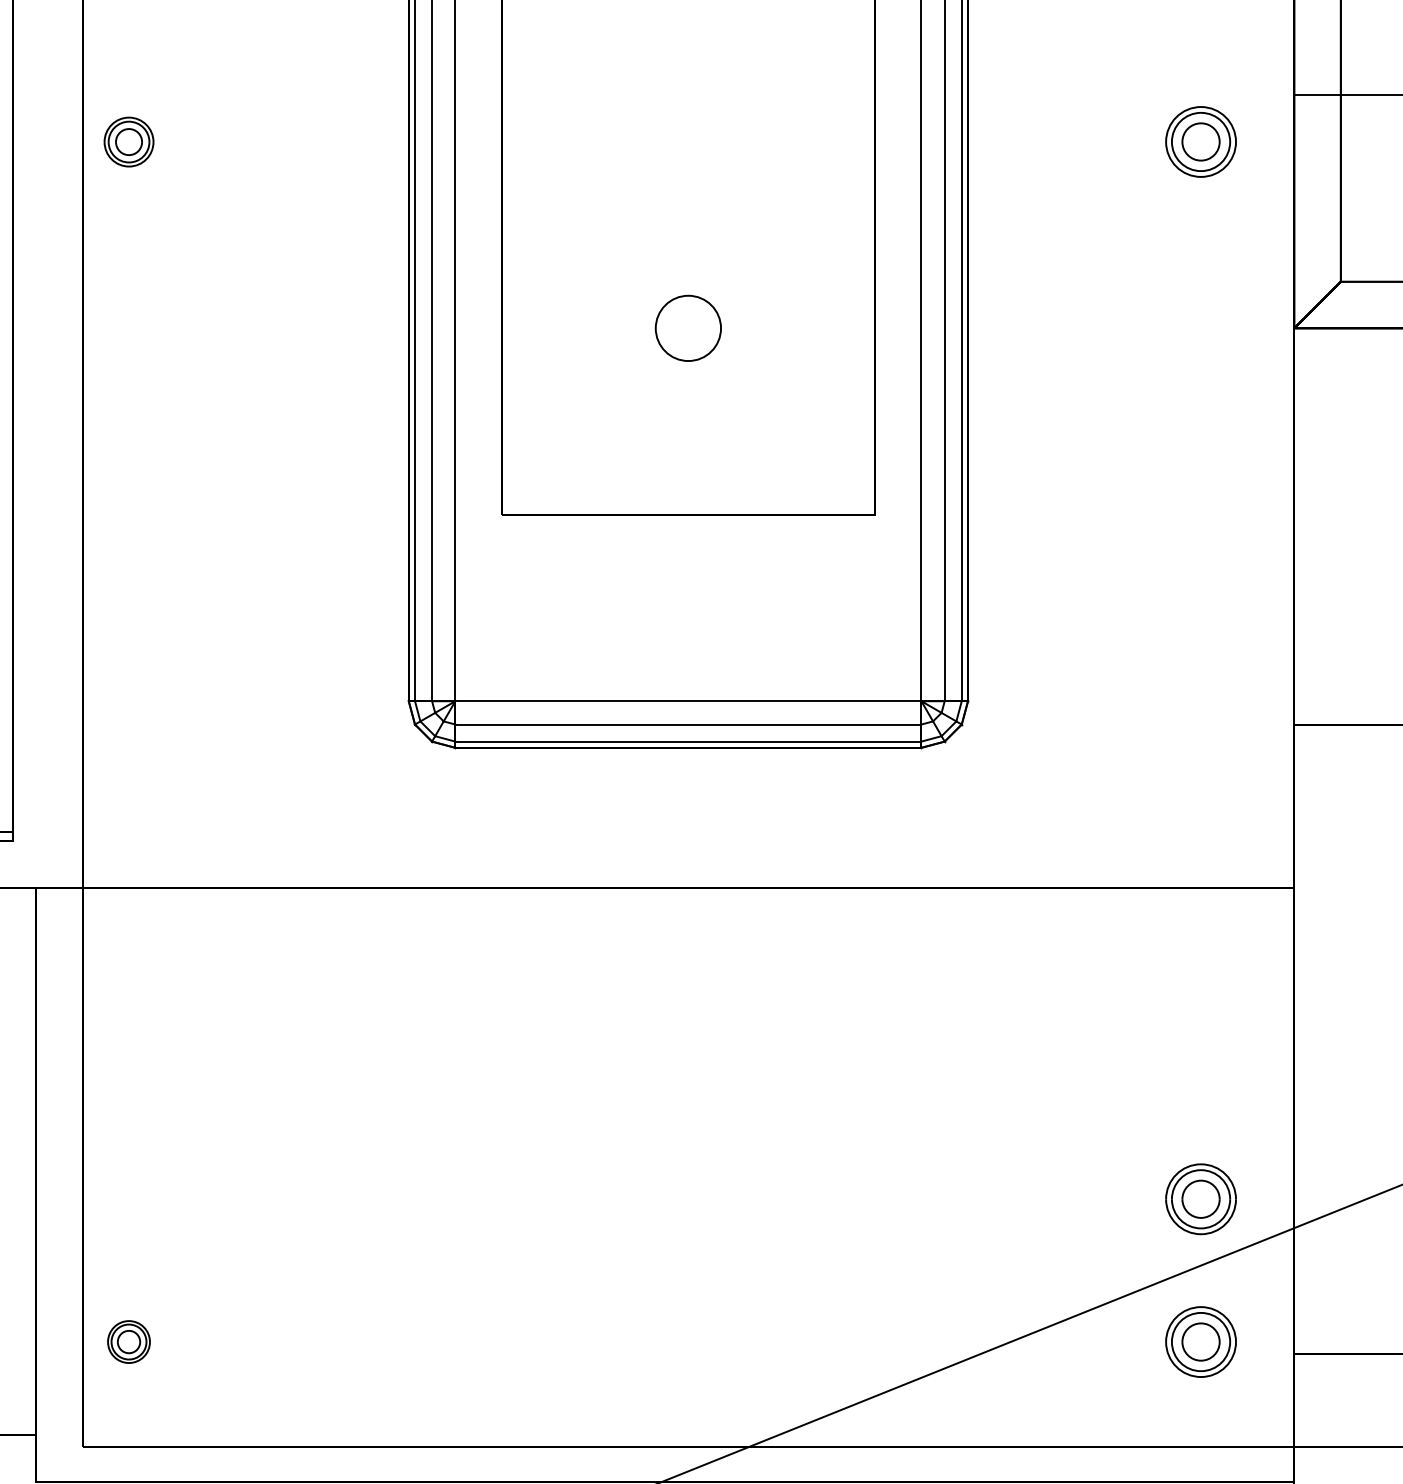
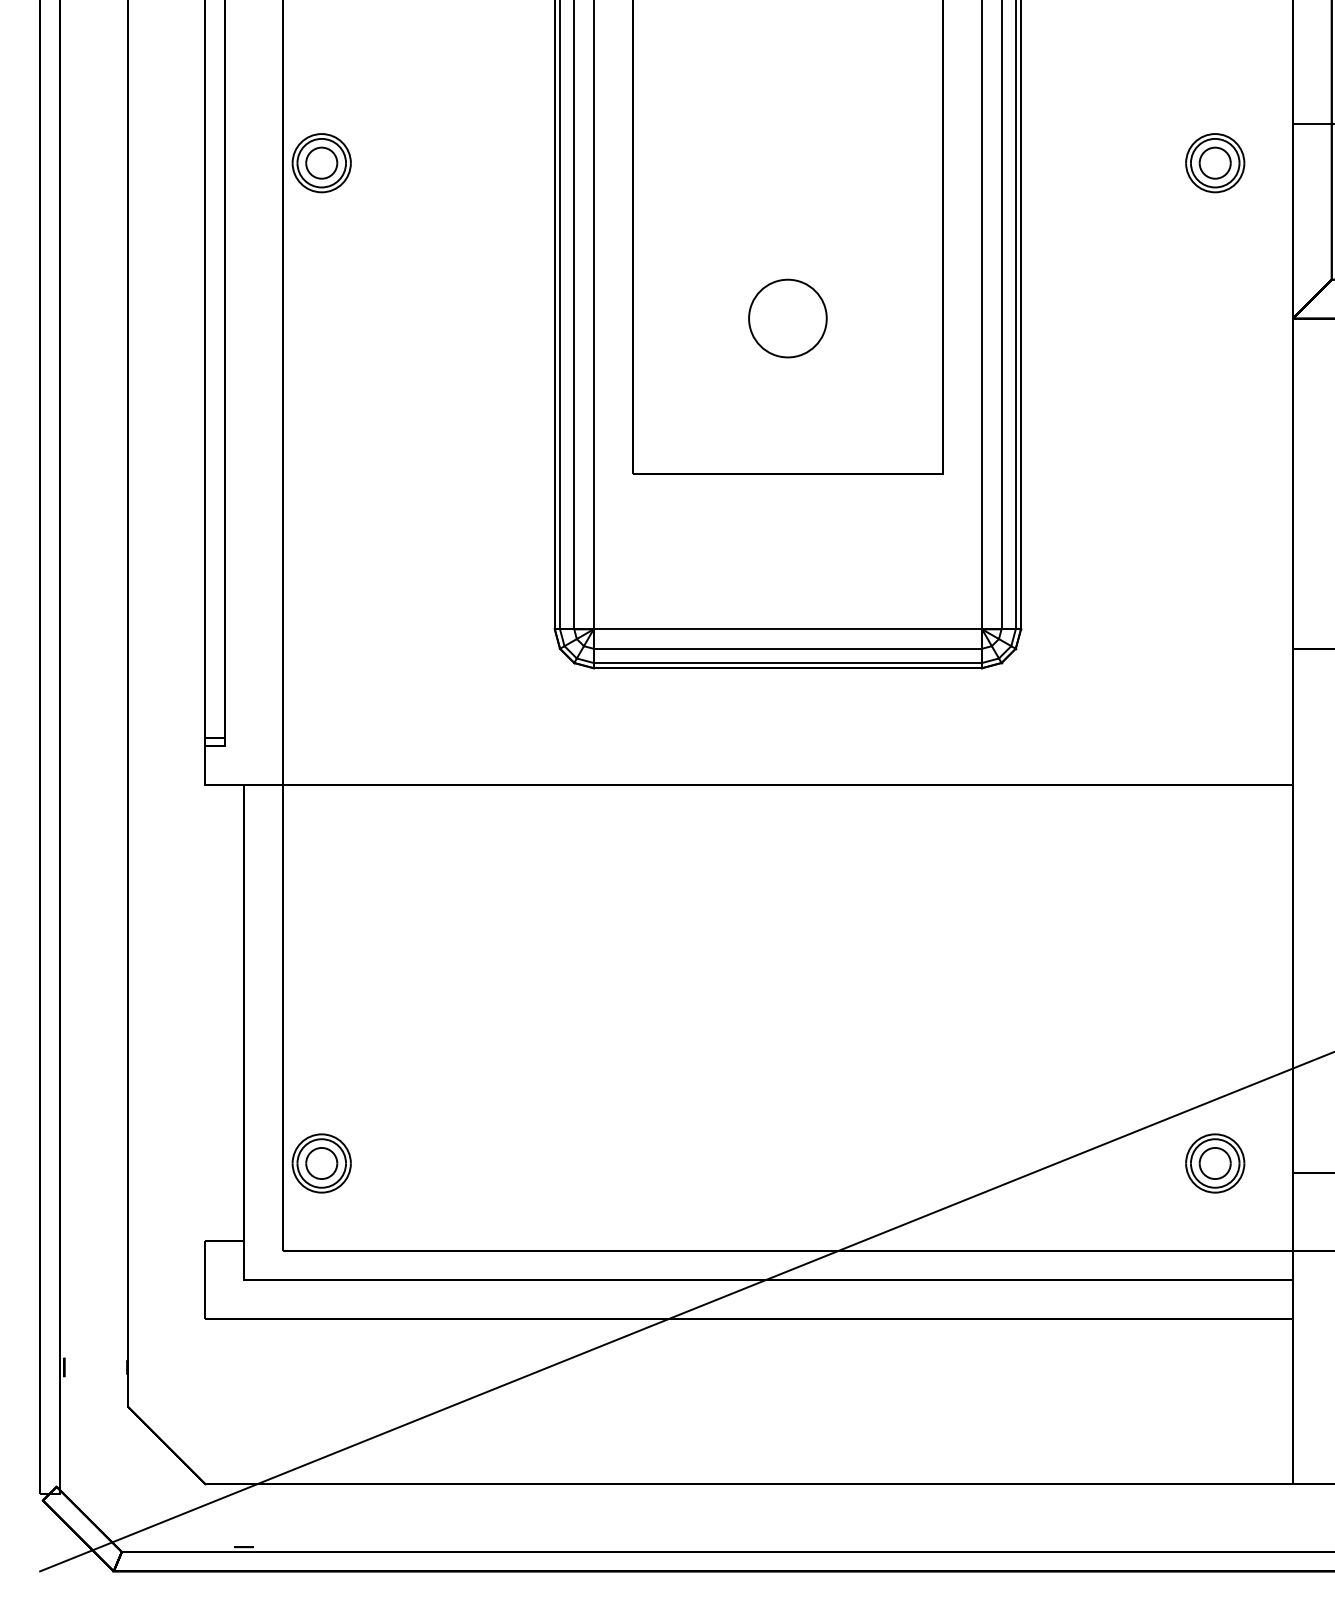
part: (128, 142) -> (321, 163), size x1.43
circle: (687, 328) -> (787, 318), size x1.43
part: (1201, 1199) -> (1215, 1044), removed
part: (128, 1342) -> (321, 1163), size x1.67

